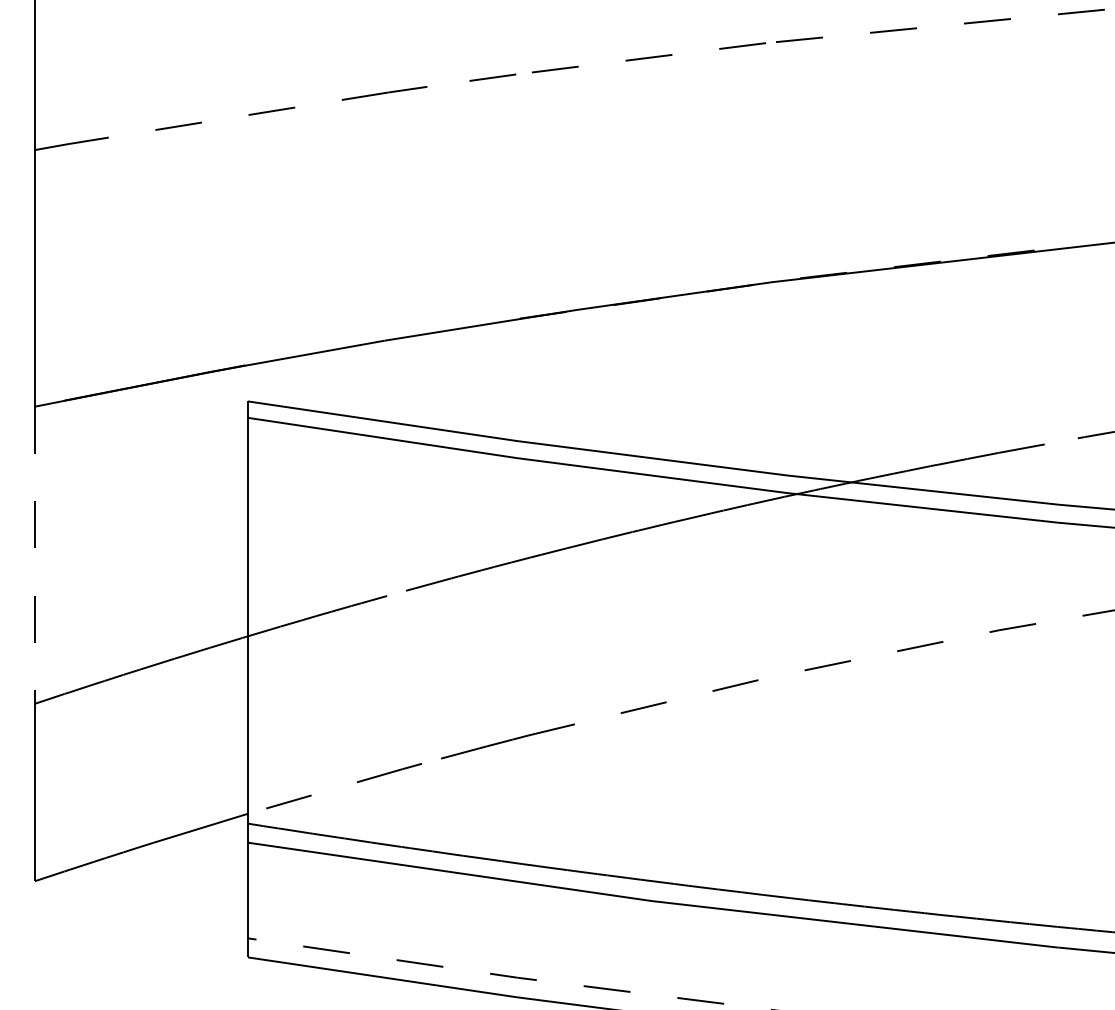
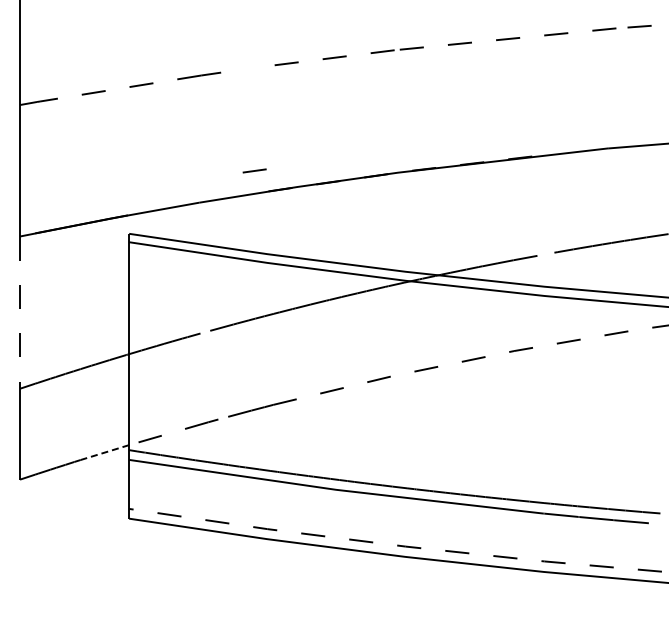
line: (492, 76) -> (254, 170), moved
line: (199, 828) -> (104, 452), solid -> dashed

